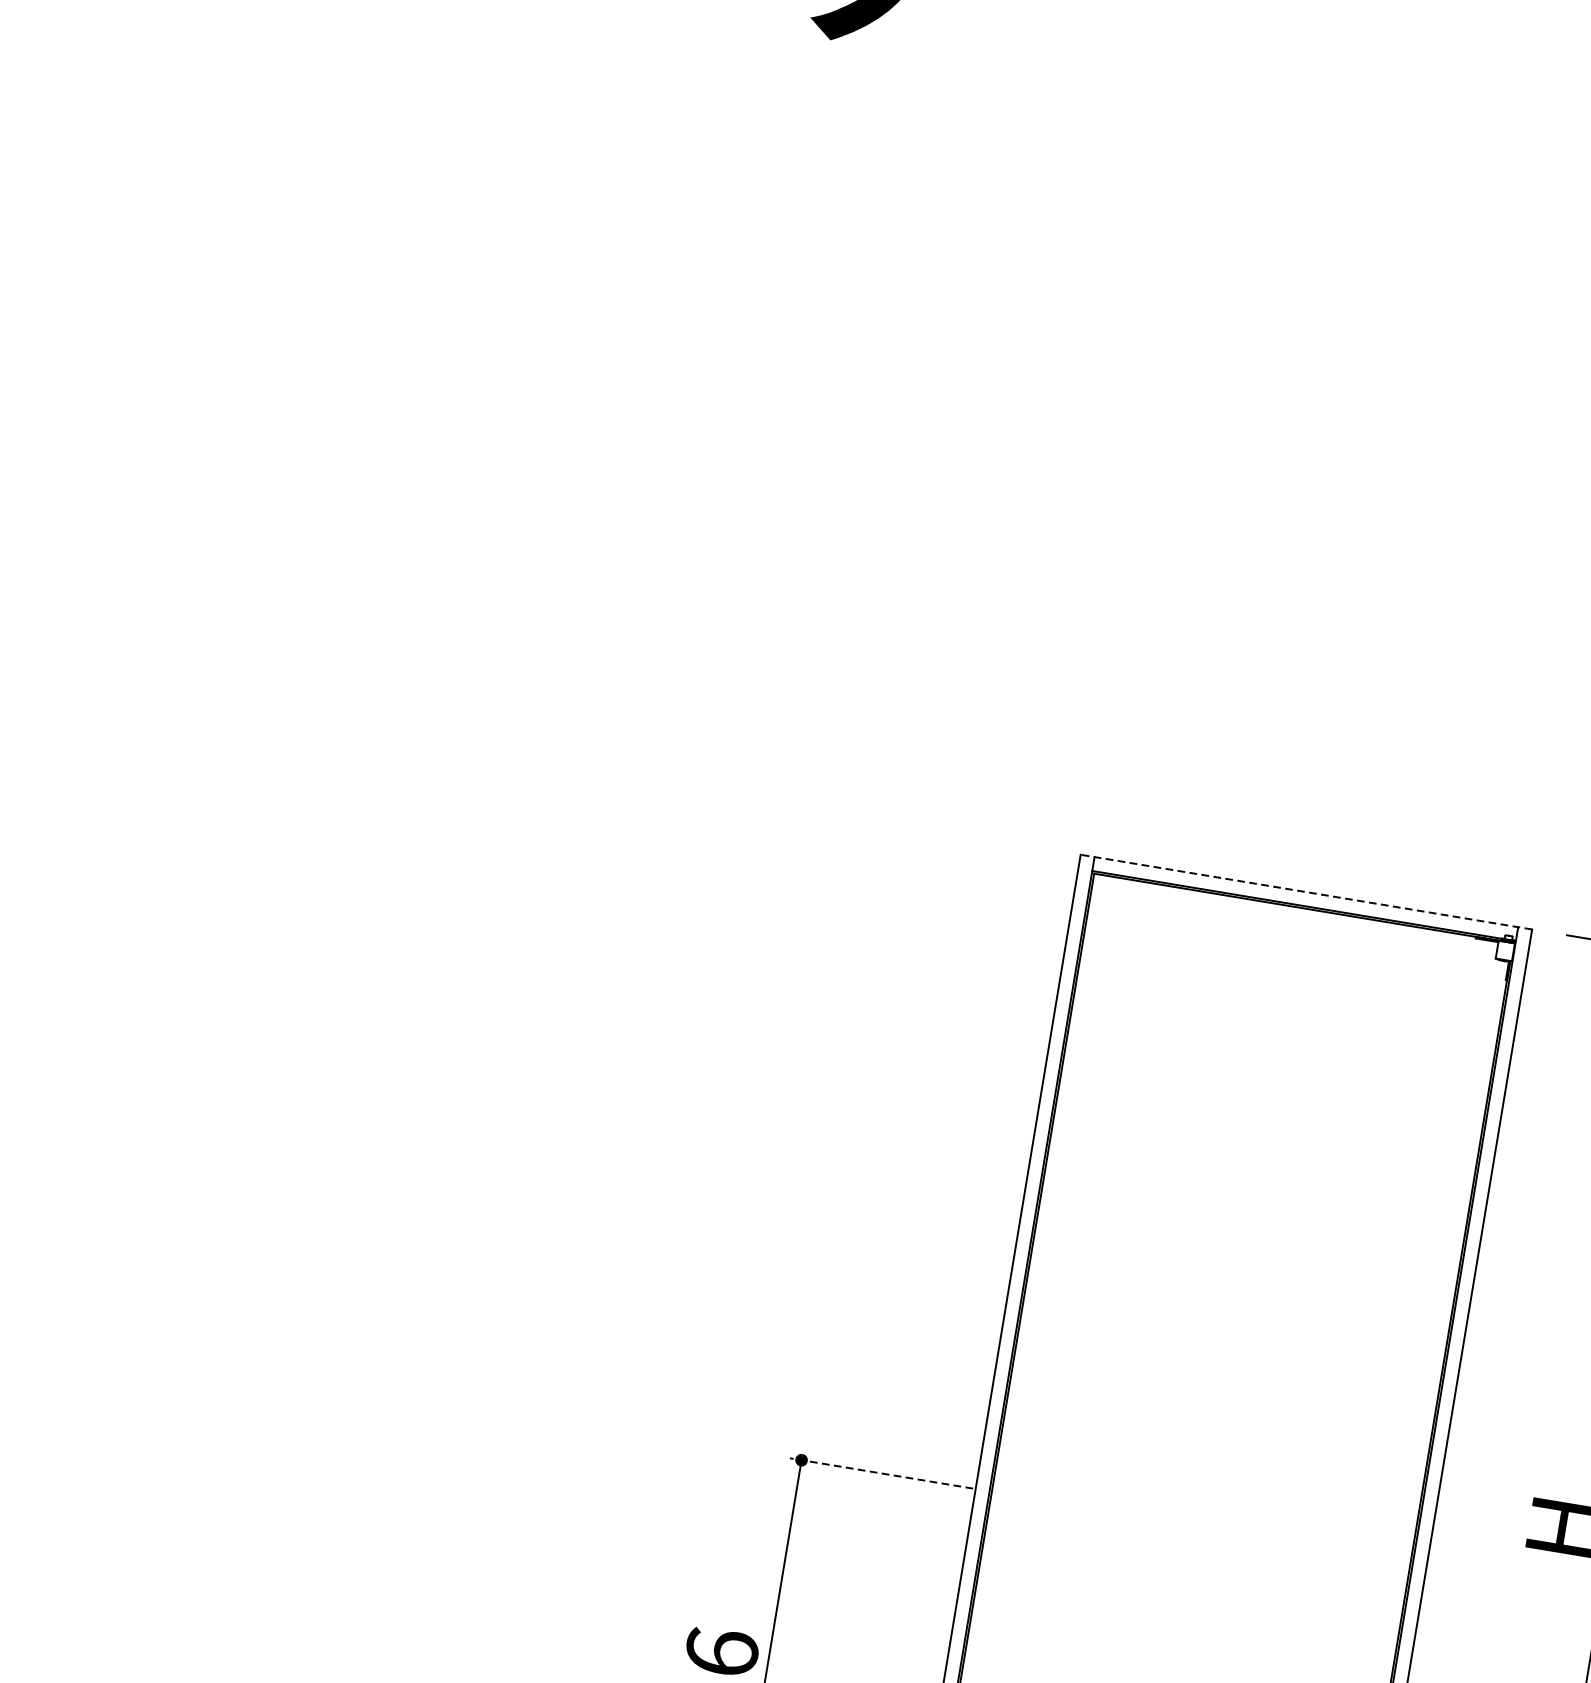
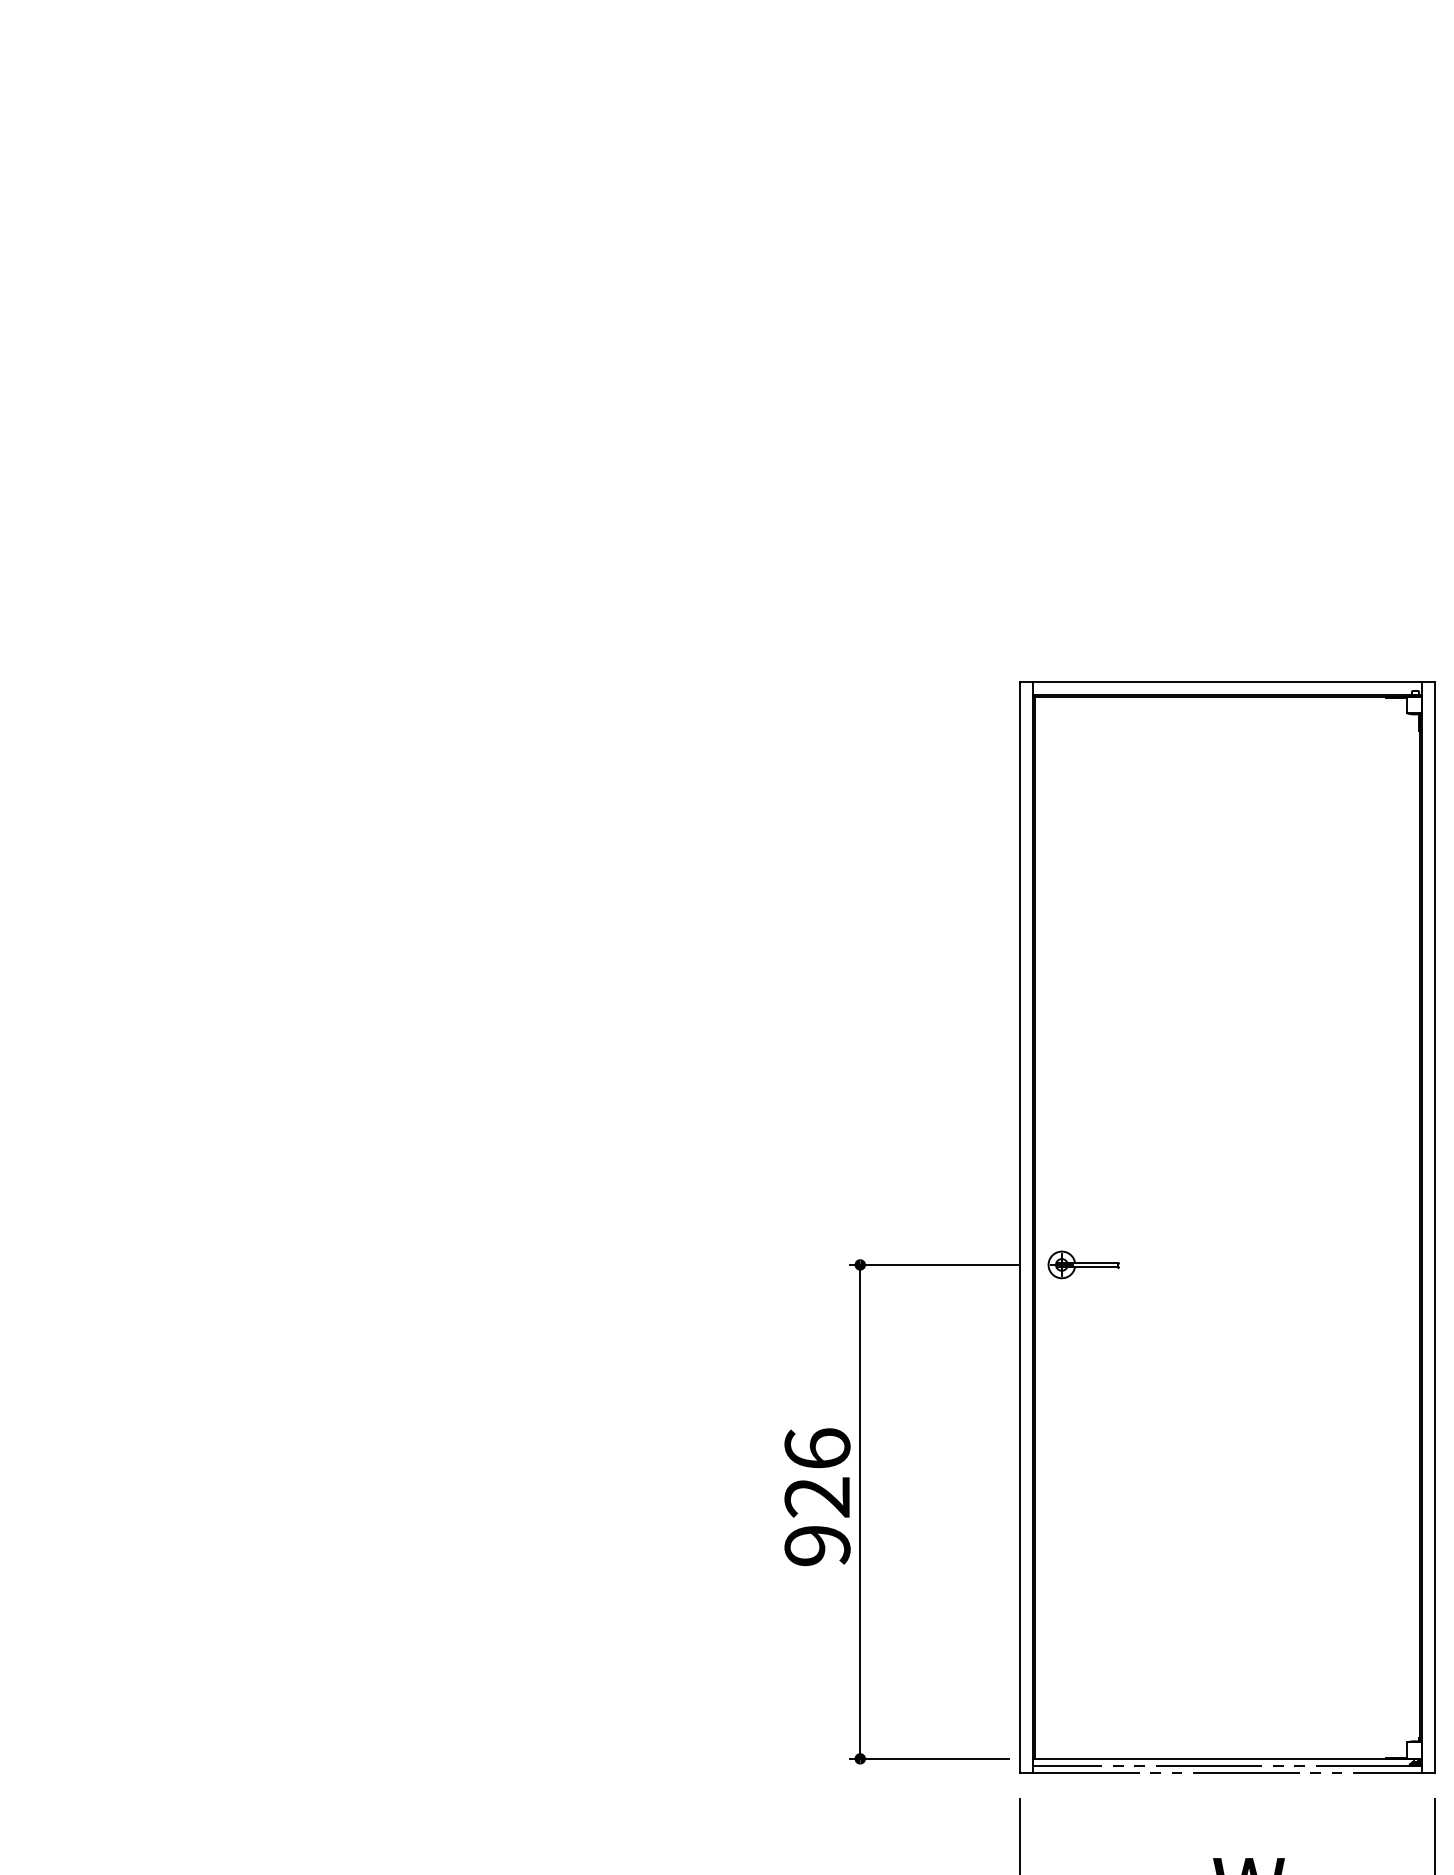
line: (1306, 891) -> (1227, 681), dashed -> solid
line: (881, 1472) -> (933, 1264), dashed -> solid
part: (1044, 1499) -> (1083, 1264), added

